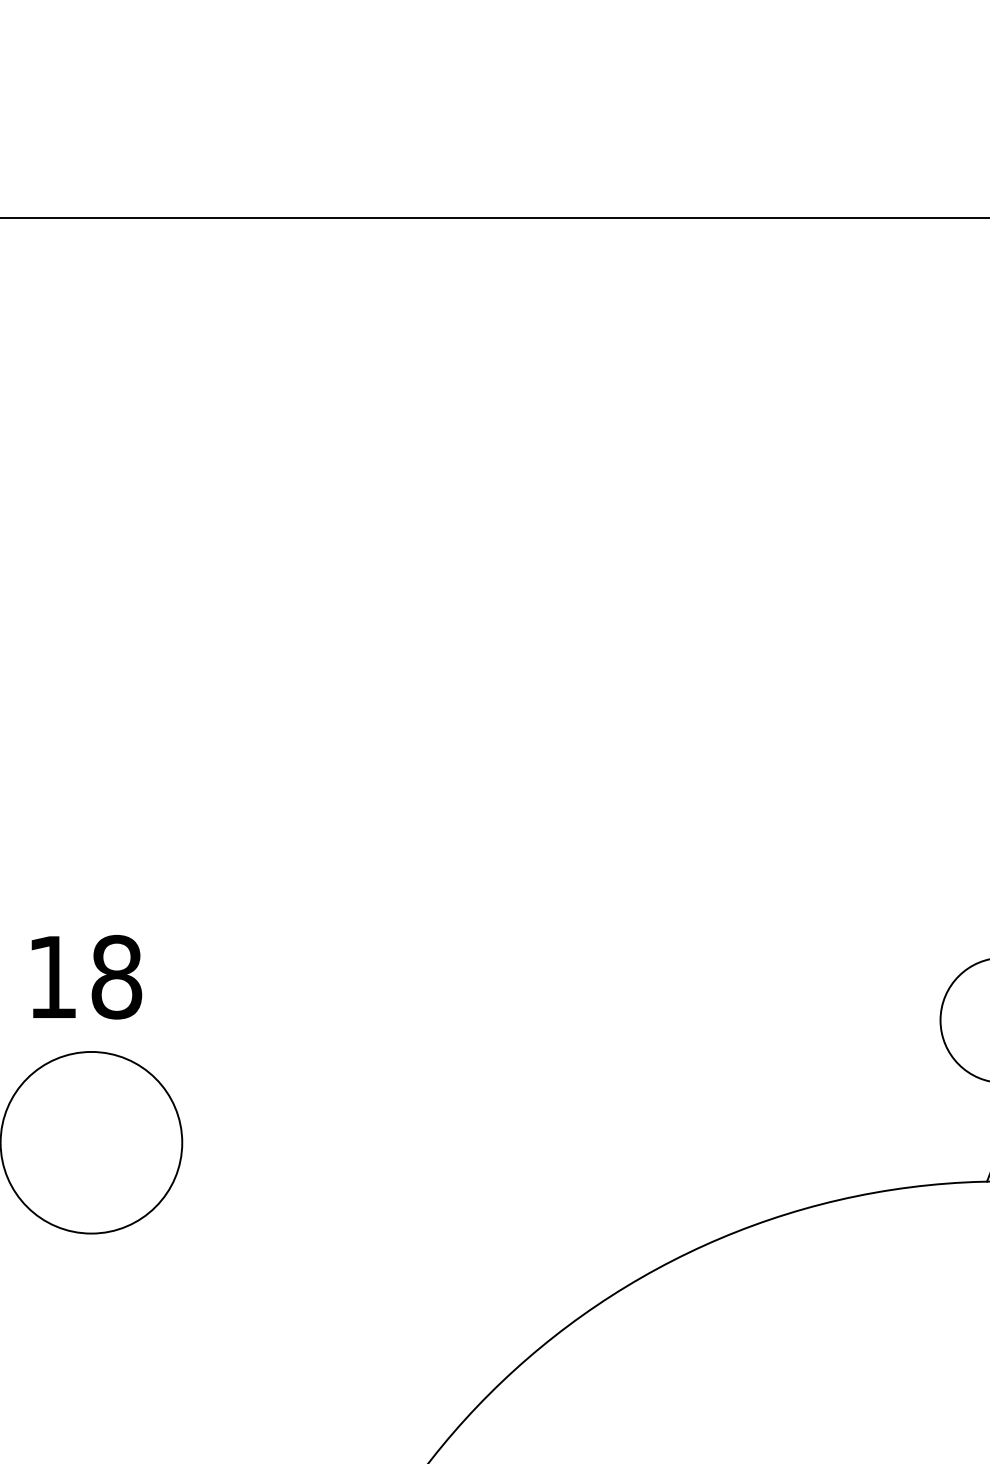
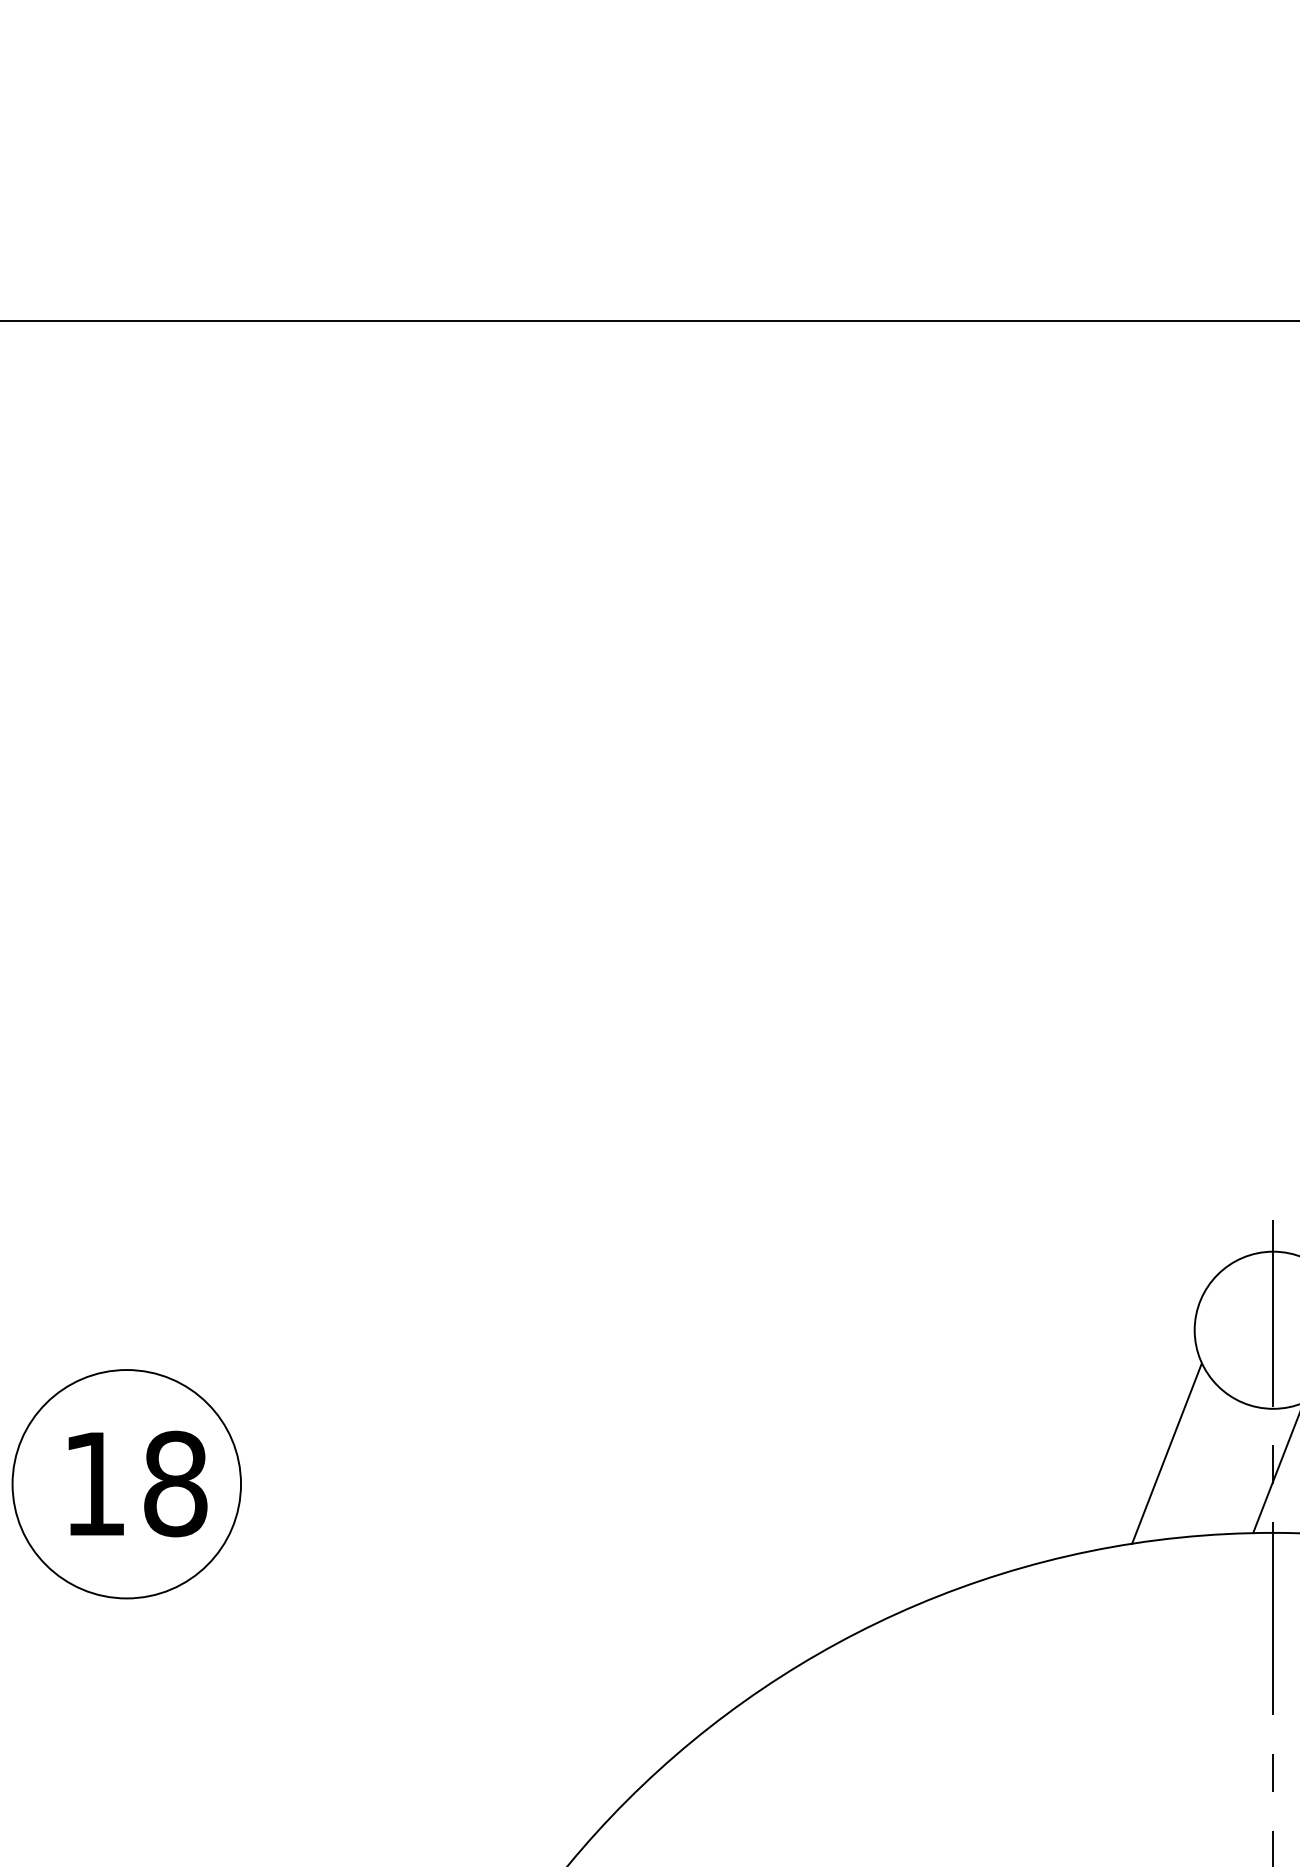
text: (86, 976) -> (137, 1483), moved
line: (918, 1118) -> (1166, 1453), added

